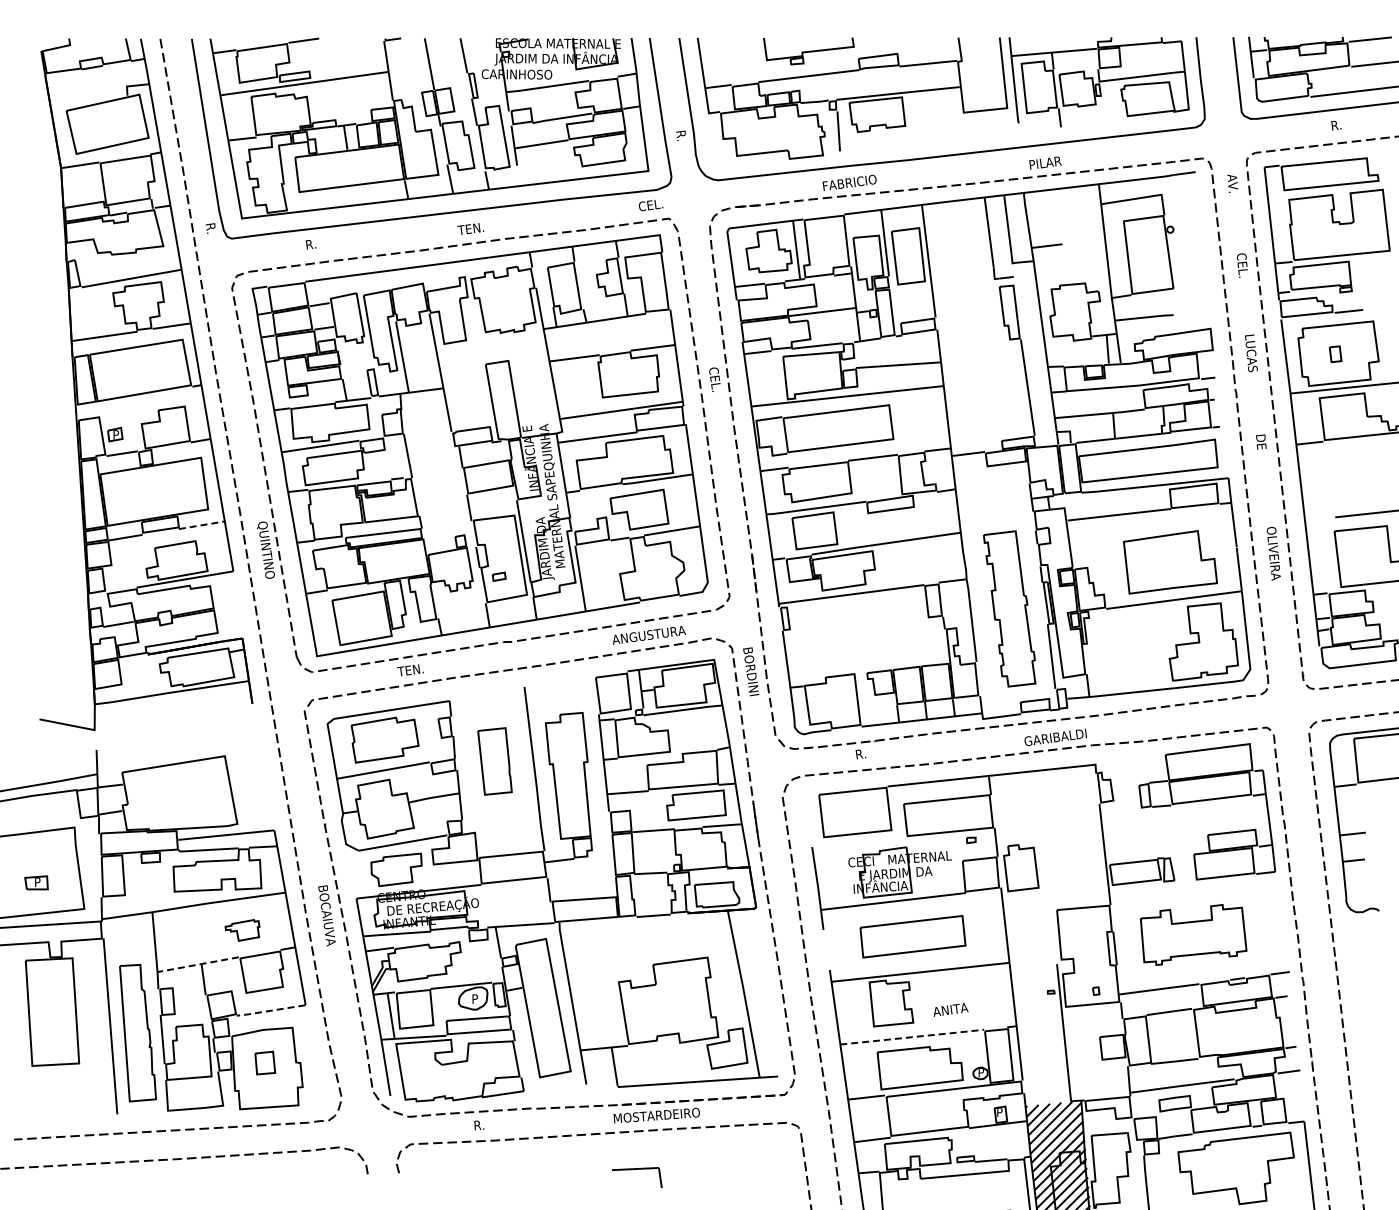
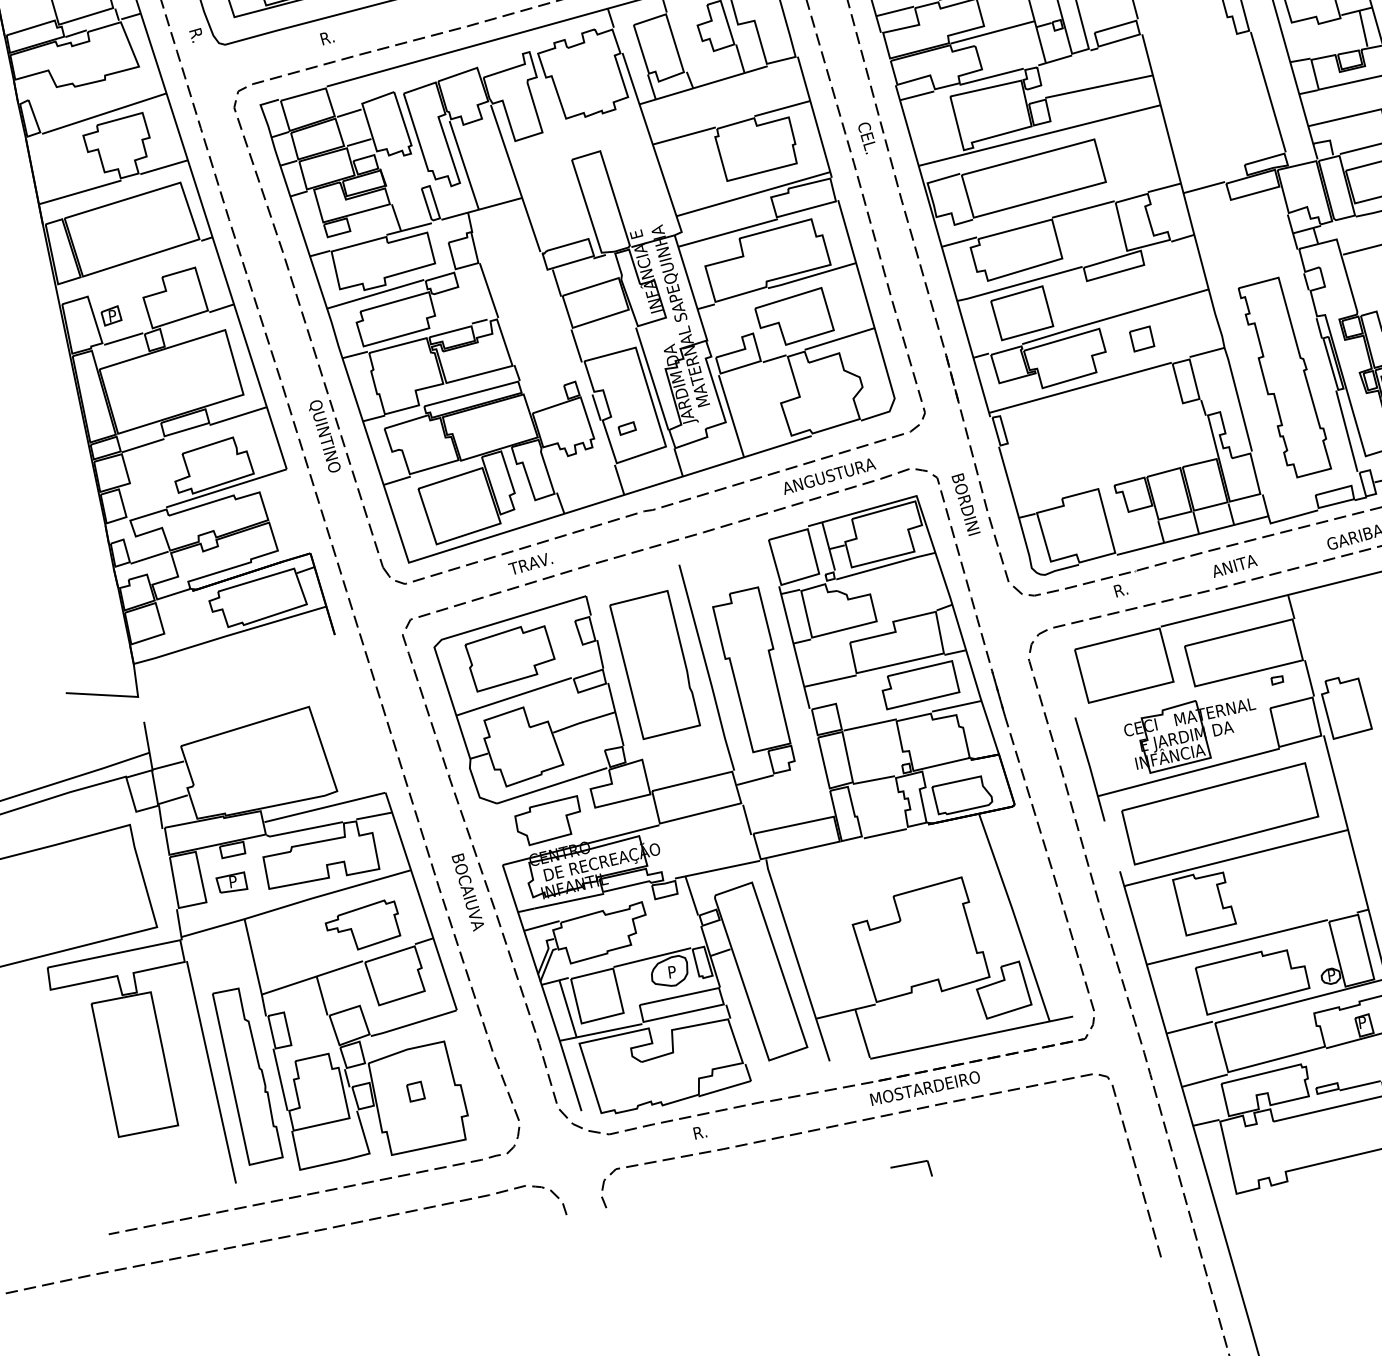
line: (202, 525) -> (239, 416), dashed -> solid
part: (903, 563) -> (1141, 339), added
text: (410, 669) -> (530, 562), TEN. -> TRAV.
part: (494, 761) -> (654, 665), size x1.67
part: (36, 882) -> (231, 882), moved
part: (242, 930) -> (362, 926), size x1.67
part: (912, 936) -> (1219, 813), size x1.43
line: (197, 964) -> (311, 977), dashed -> solid
text: (950, 1009) -> (1234, 565), moved
line: (270, 1010) -> (412, 1023), dashed -> solid
line: (912, 1037) -> (1237, 942), dashed -> solid
part: (265, 1063) -> (416, 1091), size x0.62
part: (637, 1177) -> (911, 1170), size x0.62

